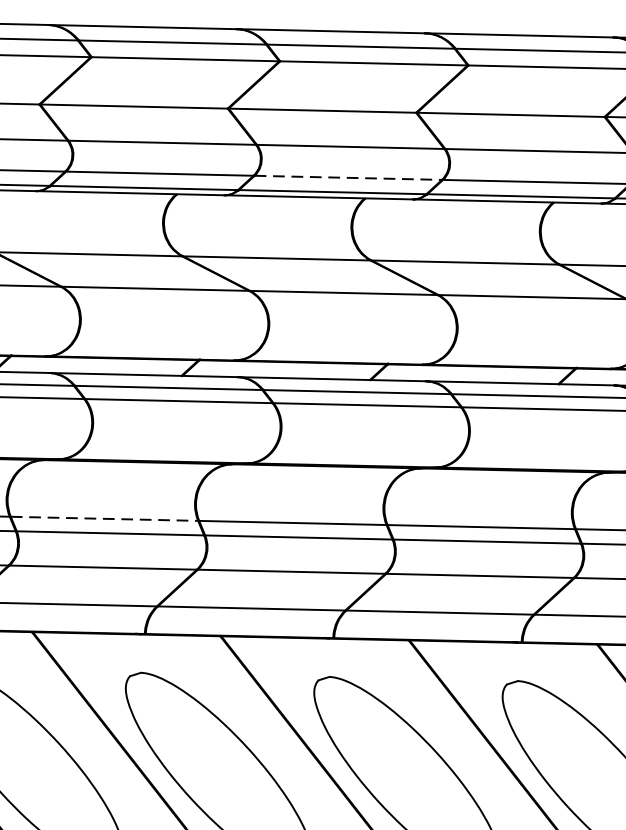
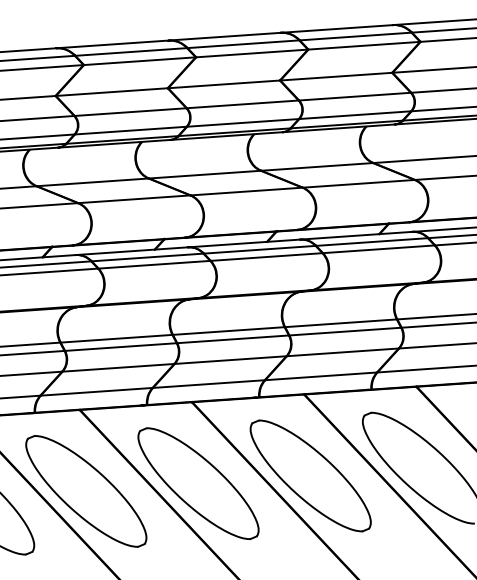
line: (349, 177) -> (243, 122), dashed -> solid
line: (104, 518) -> (116, 338), dashed -> solid

